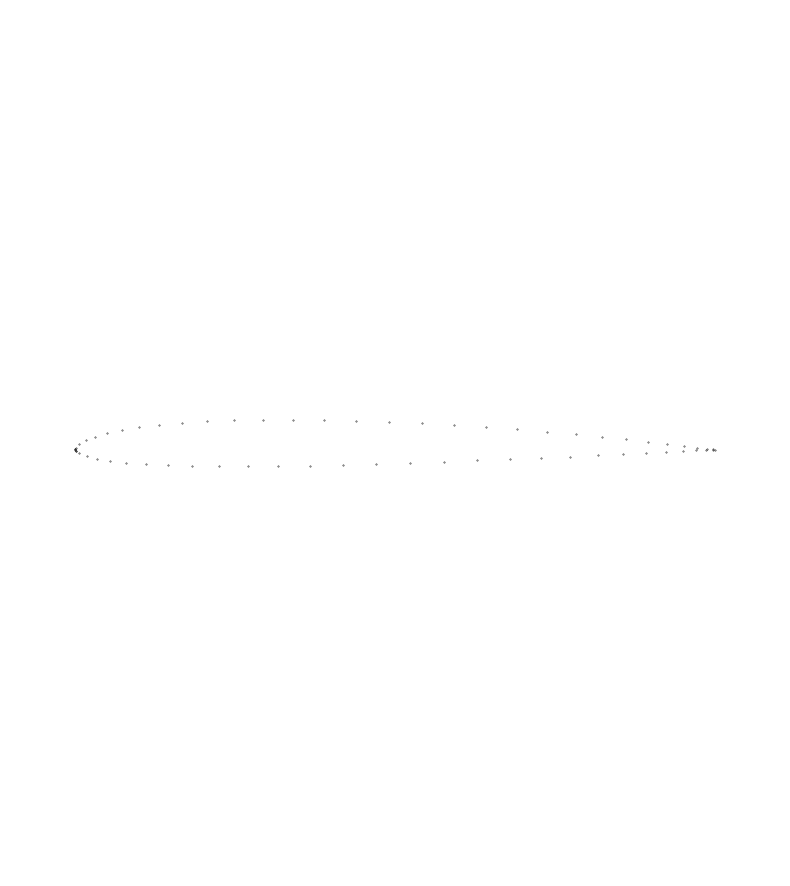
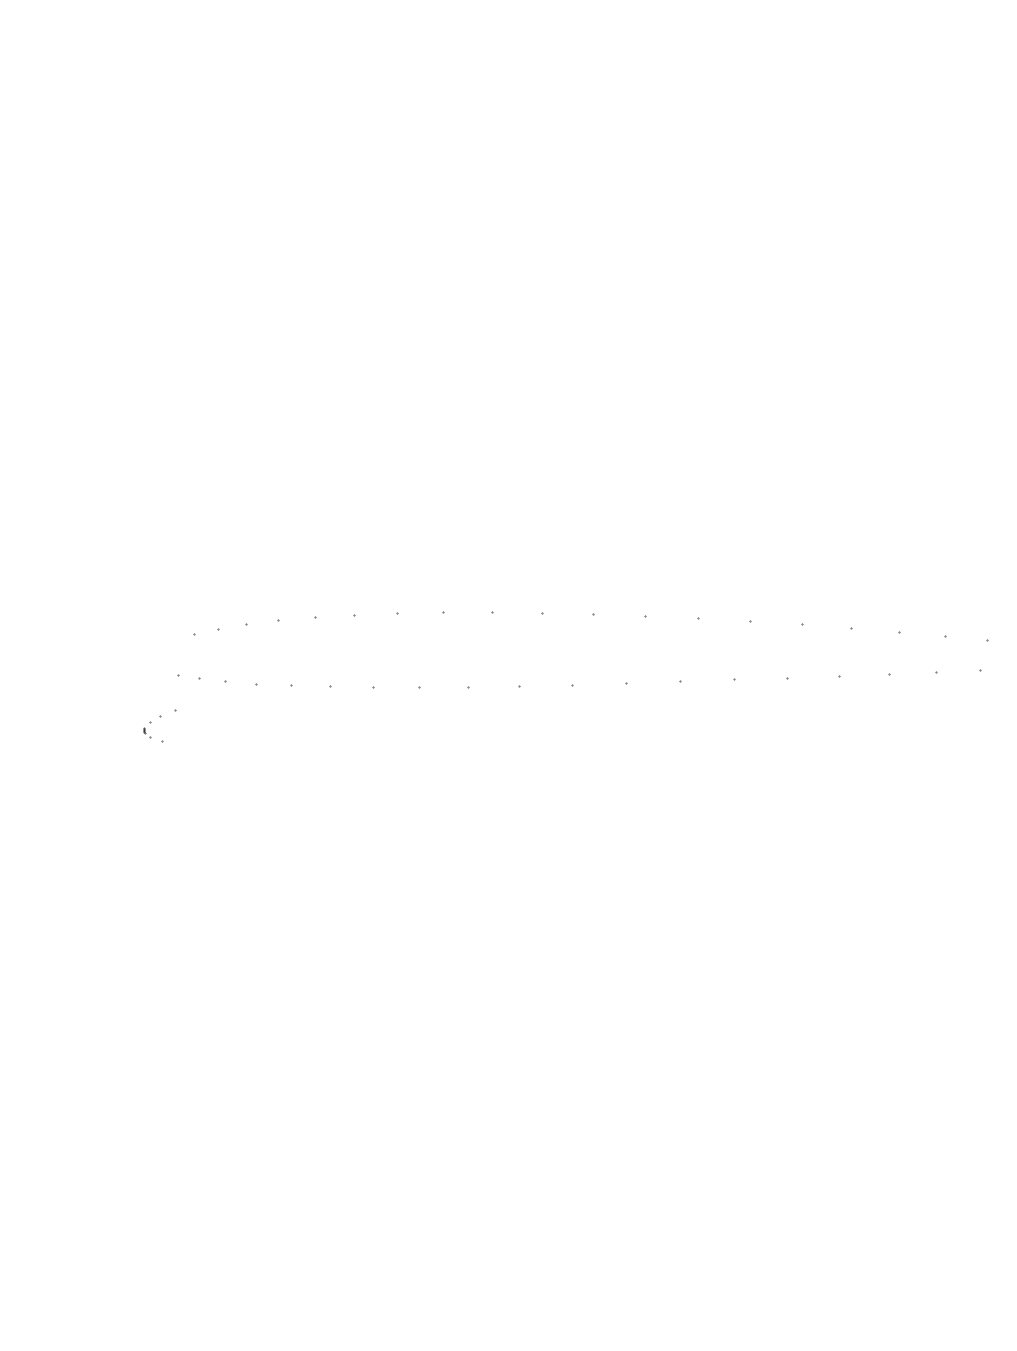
part: (85, 446) -> (159, 725), moved

